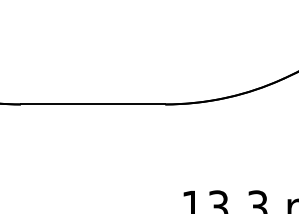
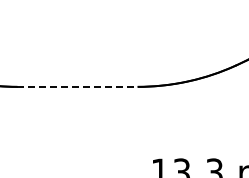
line: (94, 103) -> (78, 86), solid -> dashed

